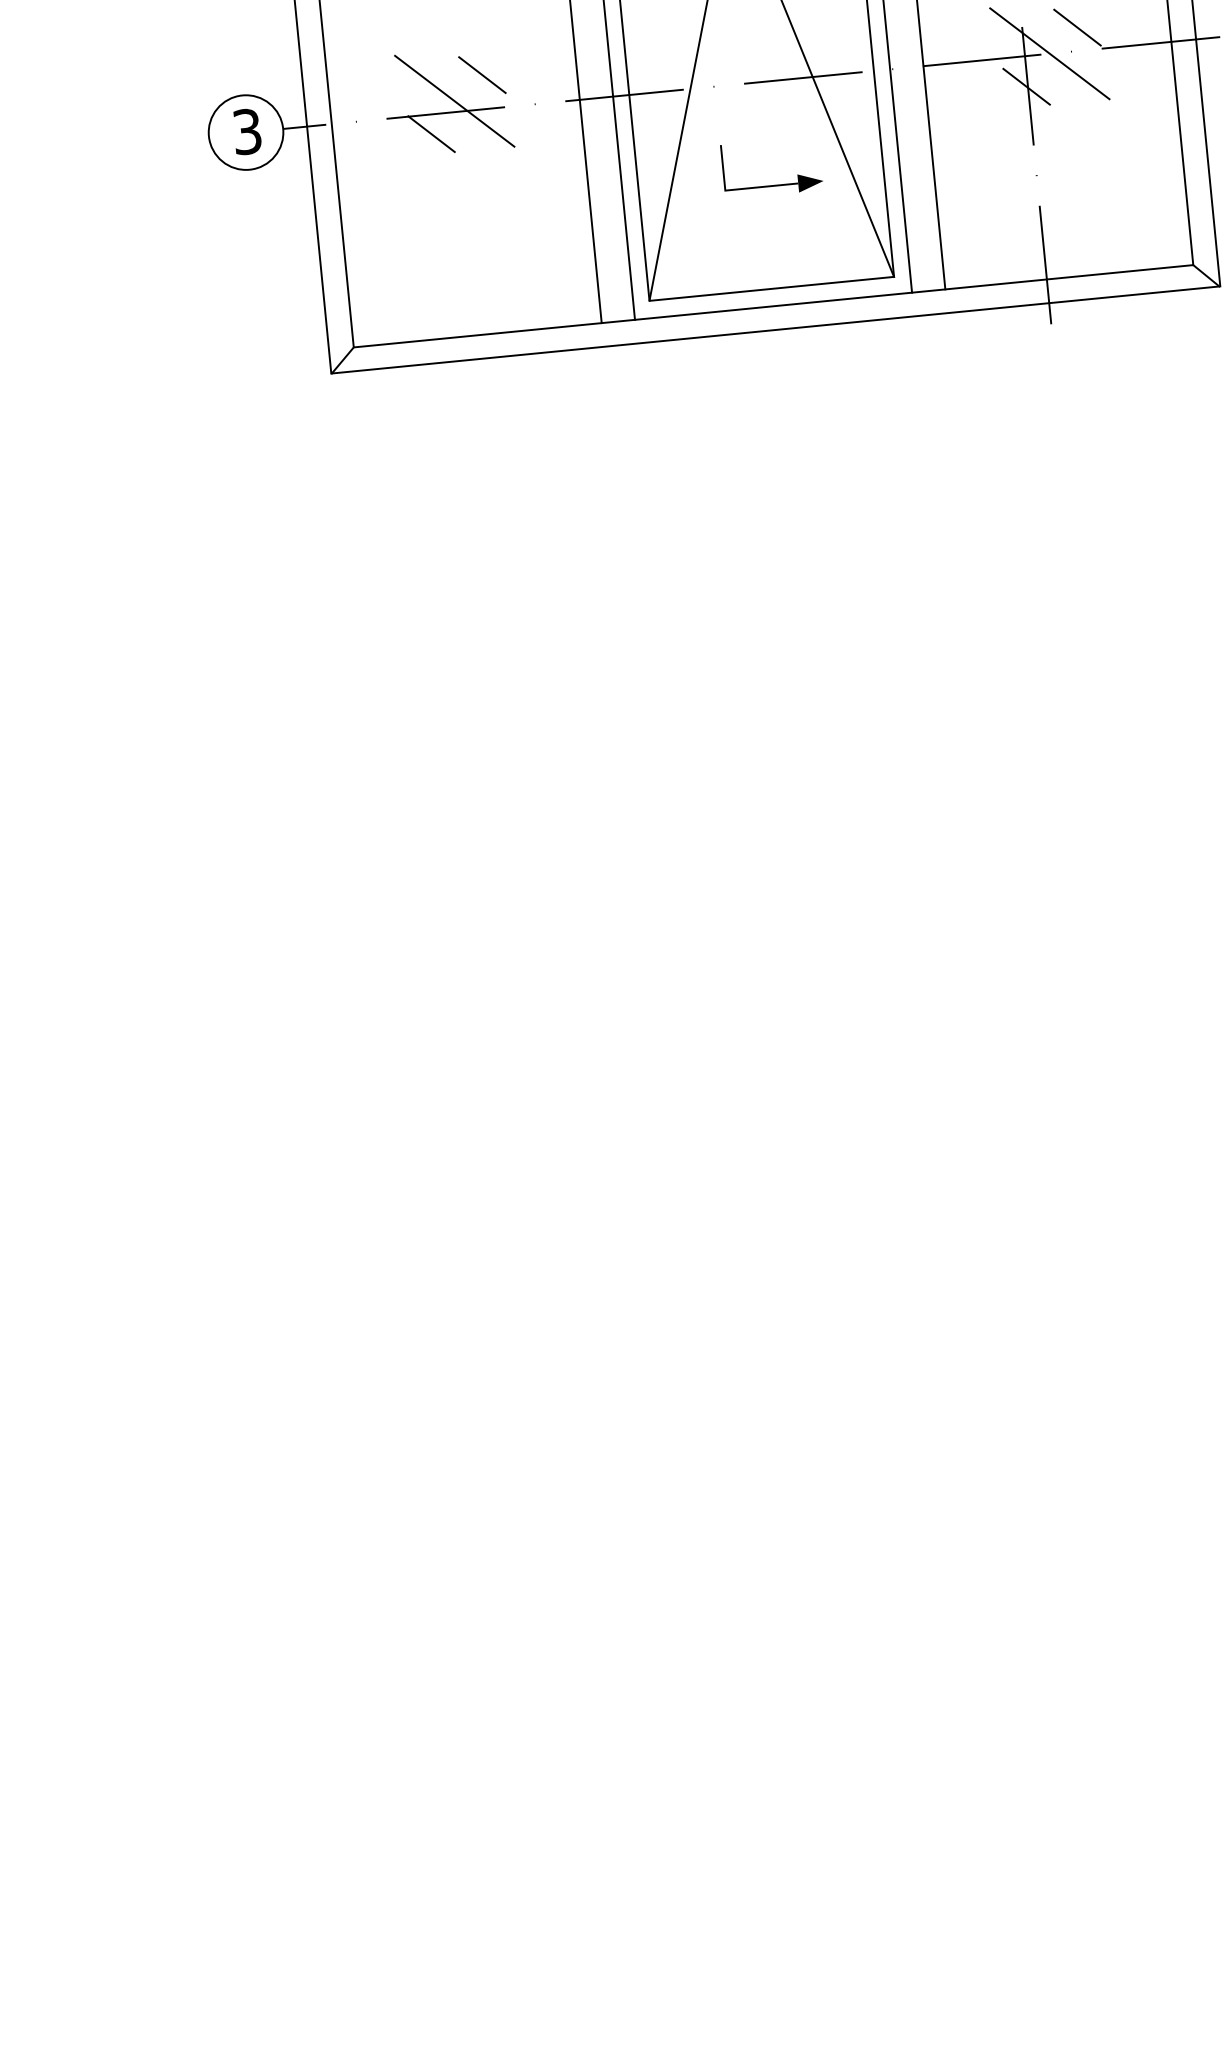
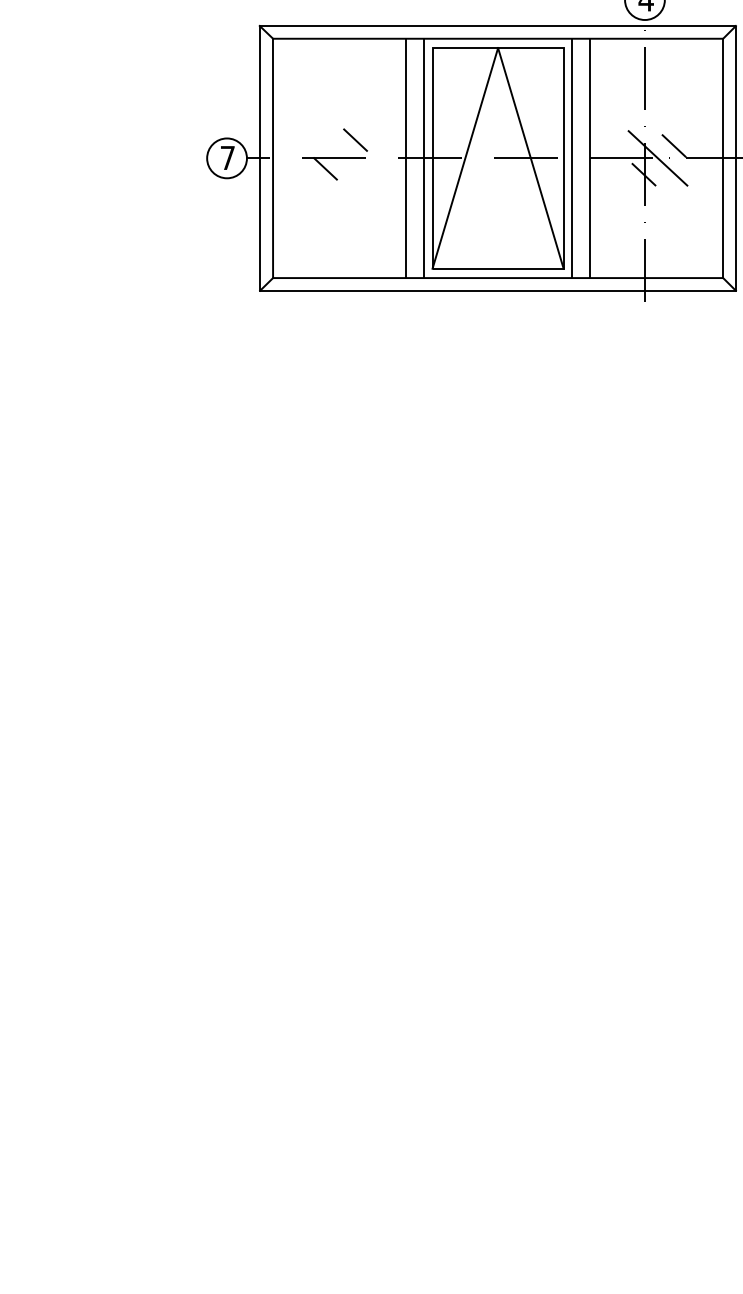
line: (454, 101) -> (339, 152), removed
text: (246, 130) -> (227, 157), 3 -> 7
part: (773, 184) -> (504, 213), removed

